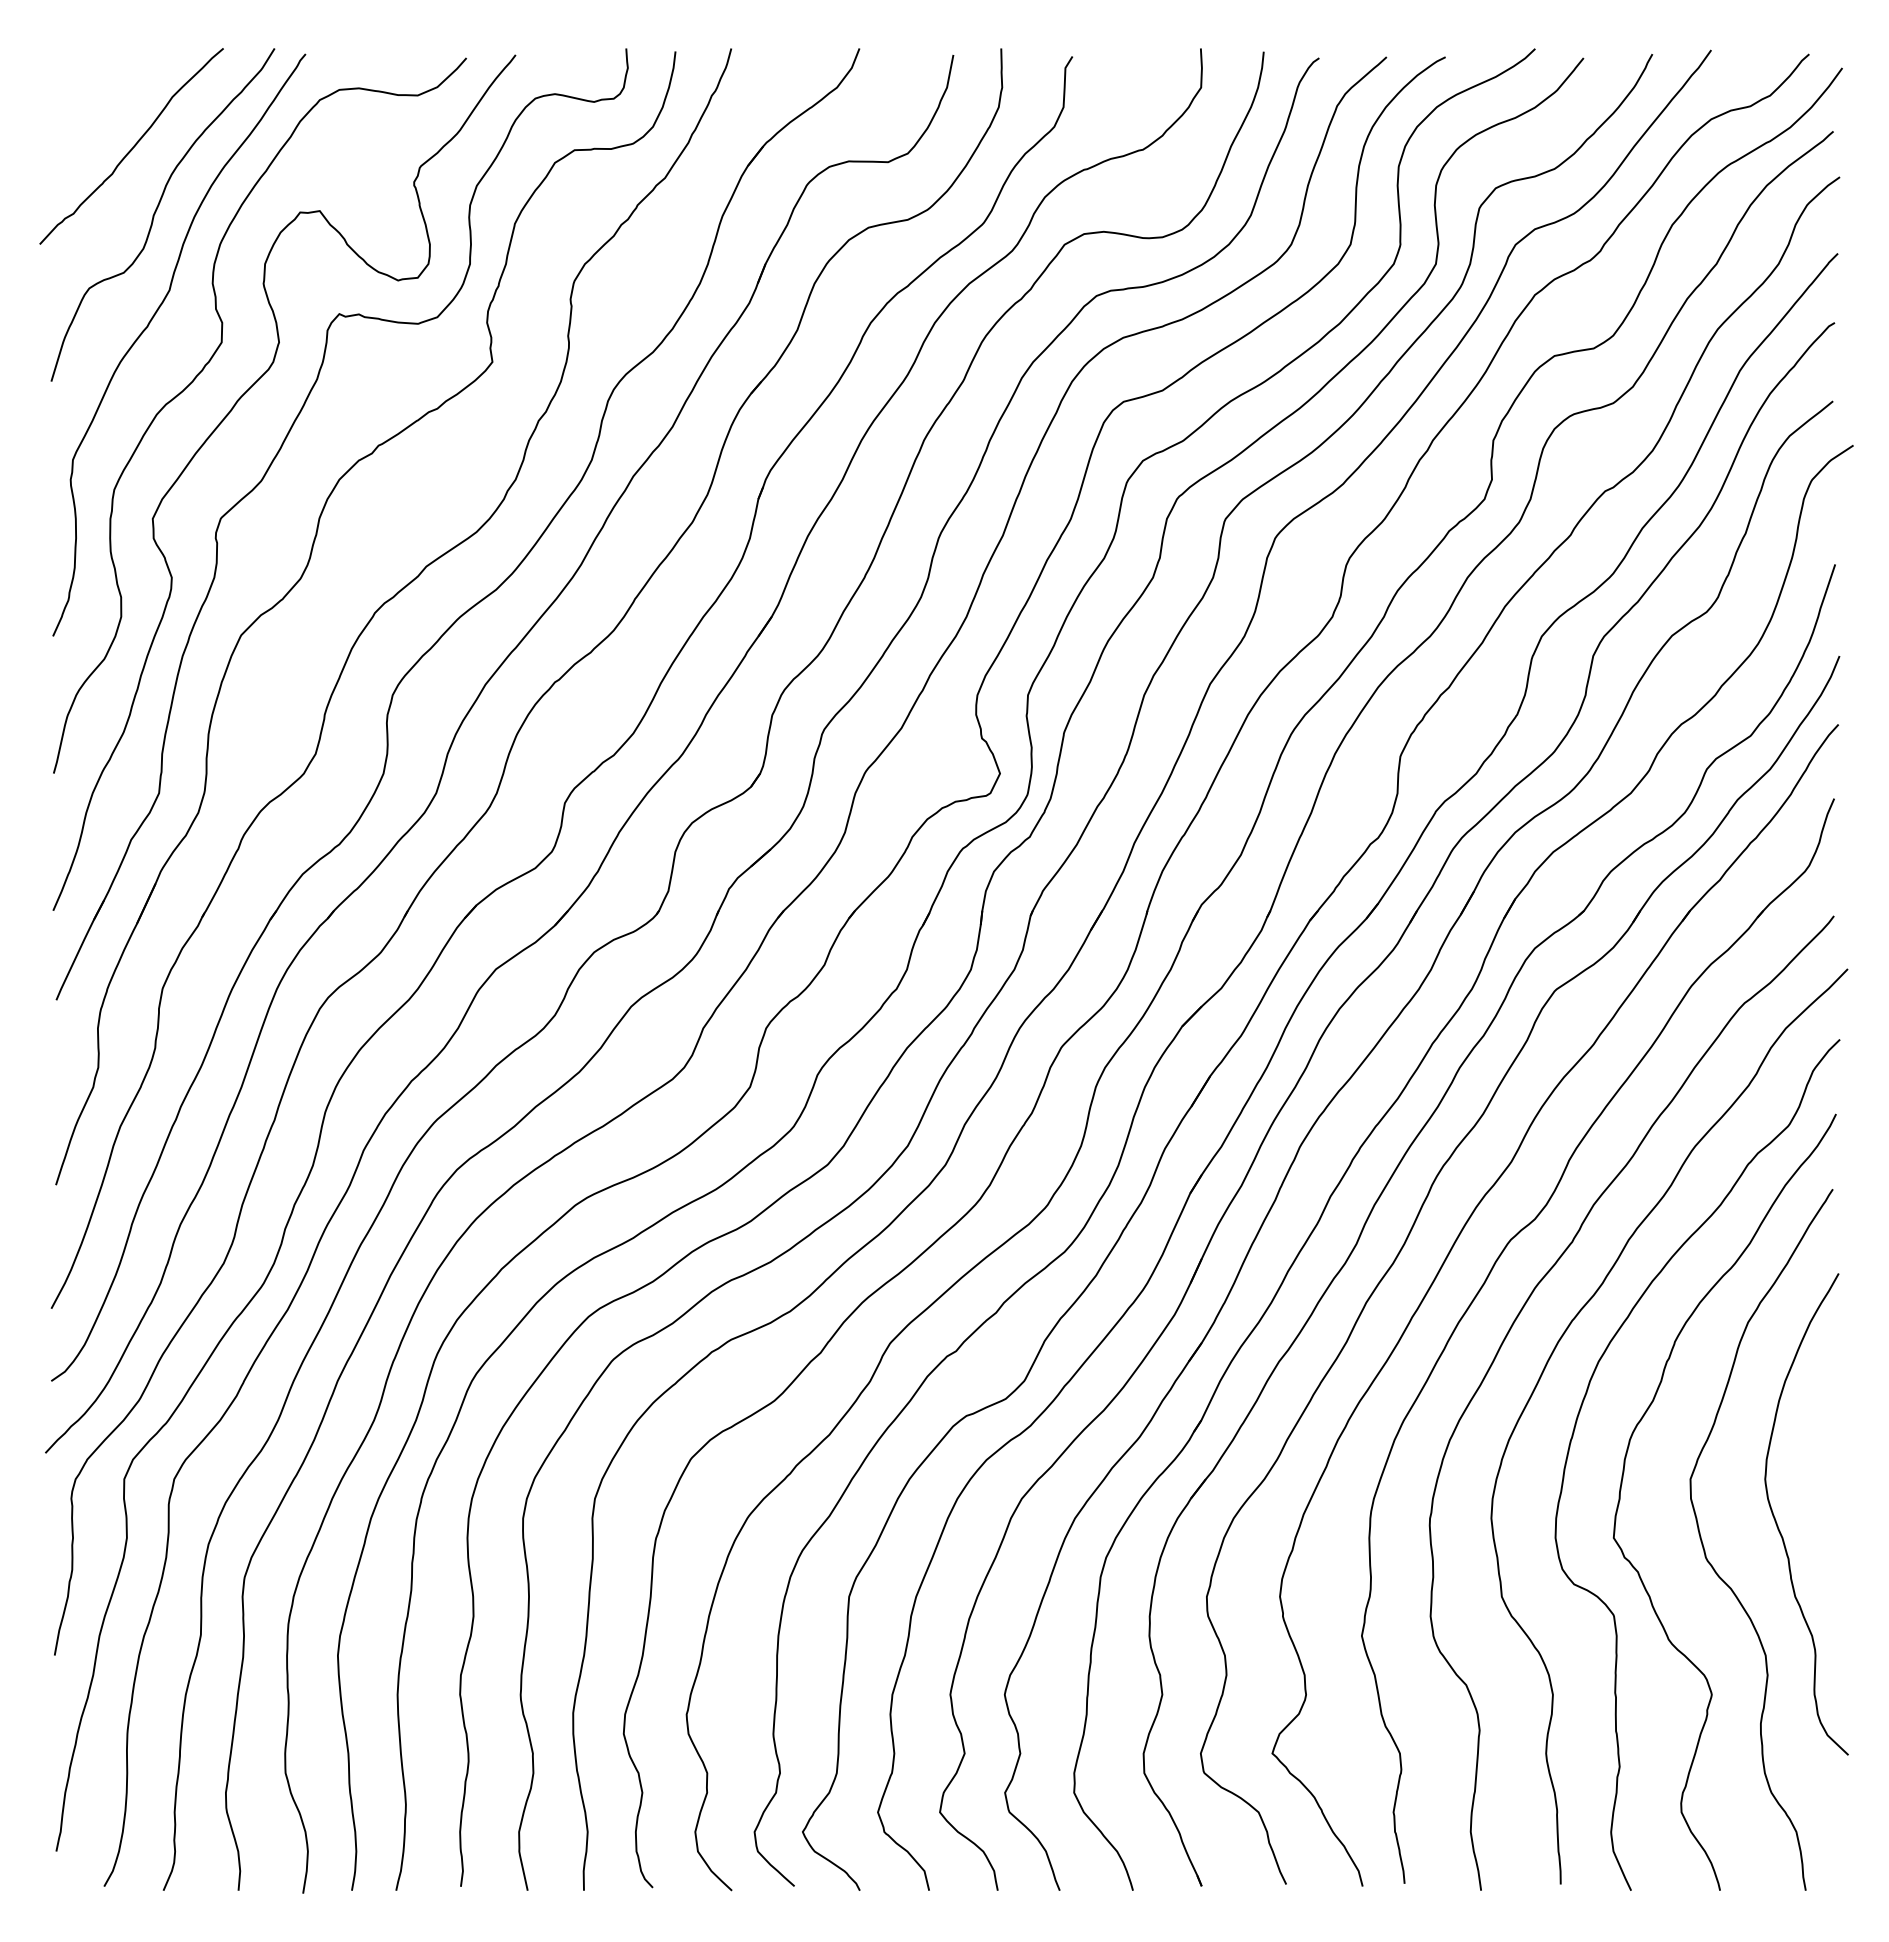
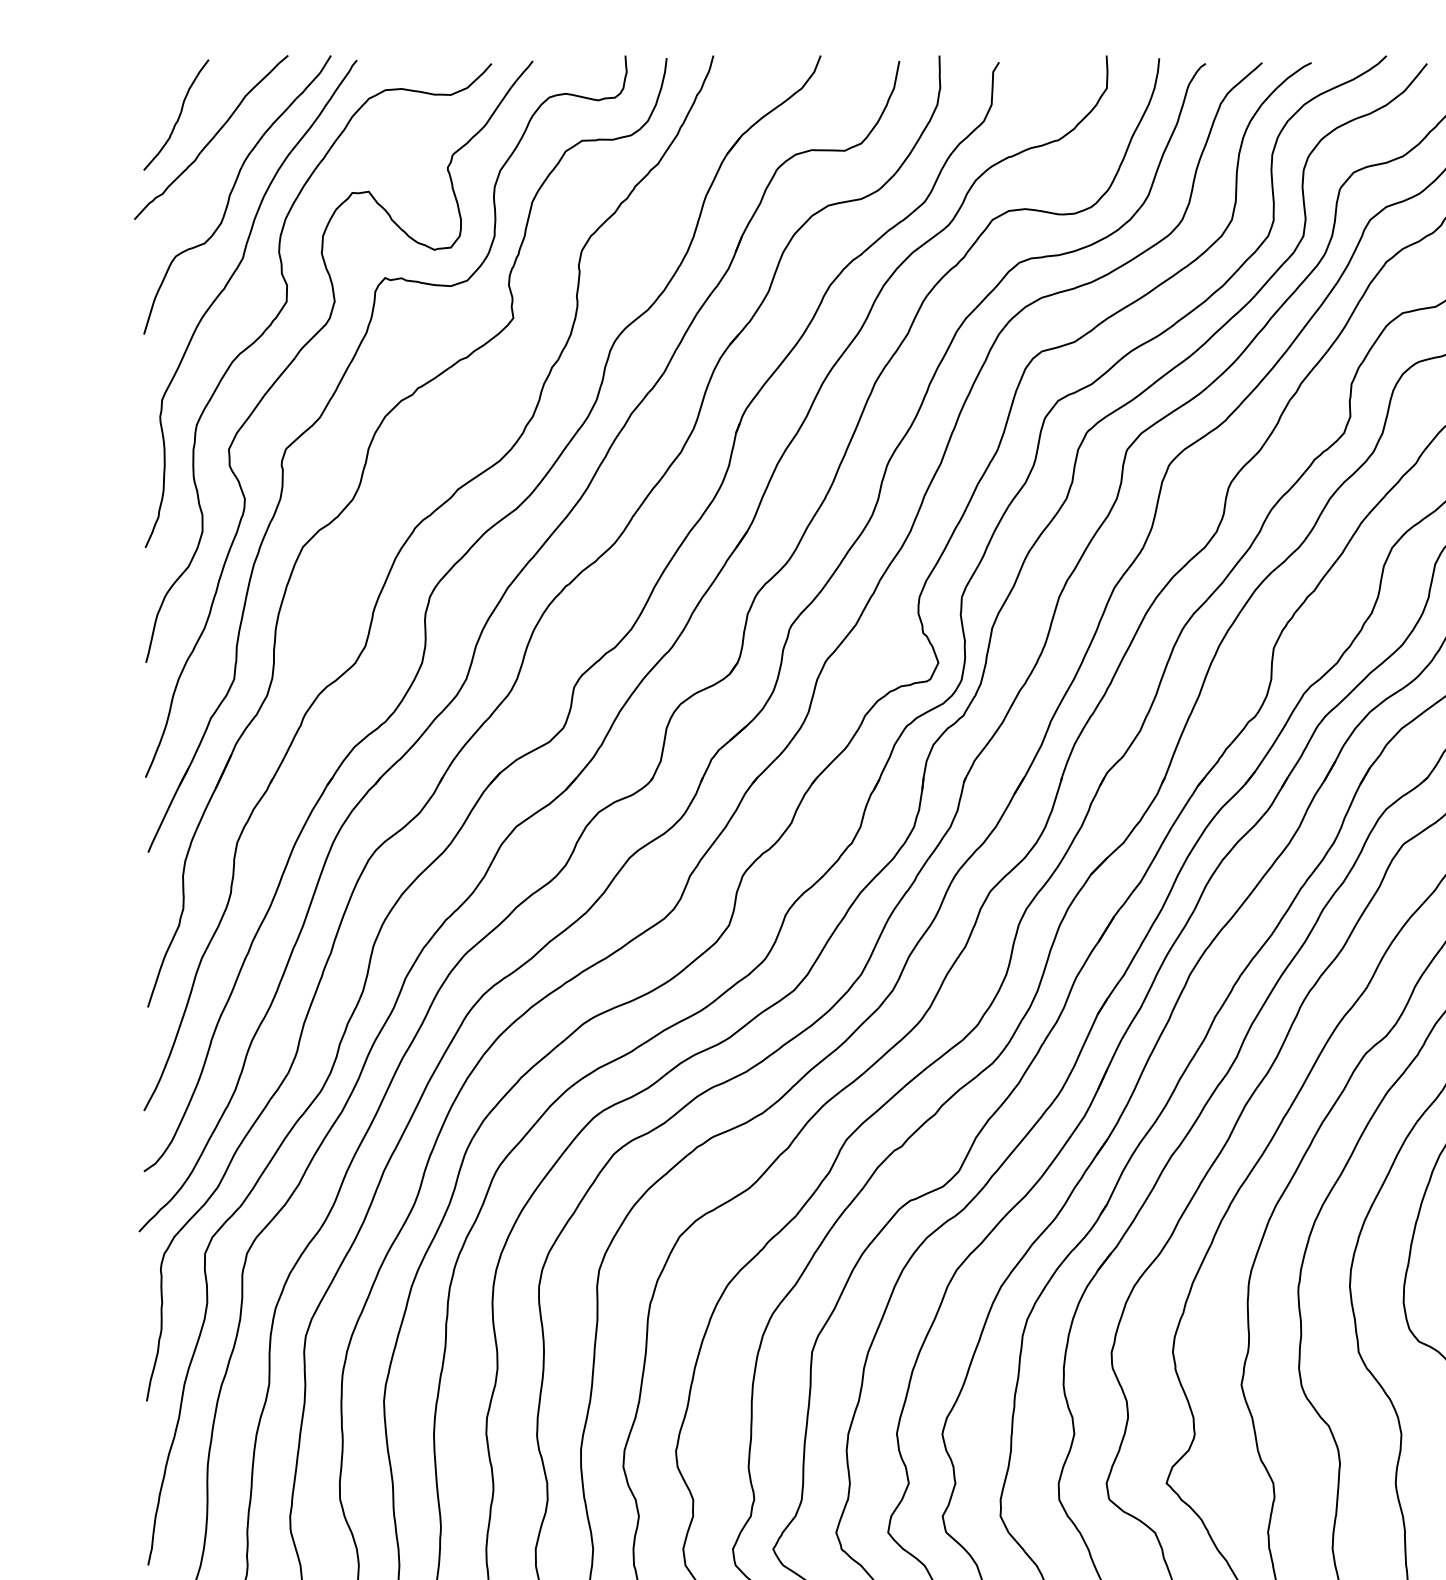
curve: (92, 121) -> (178, 116), added

